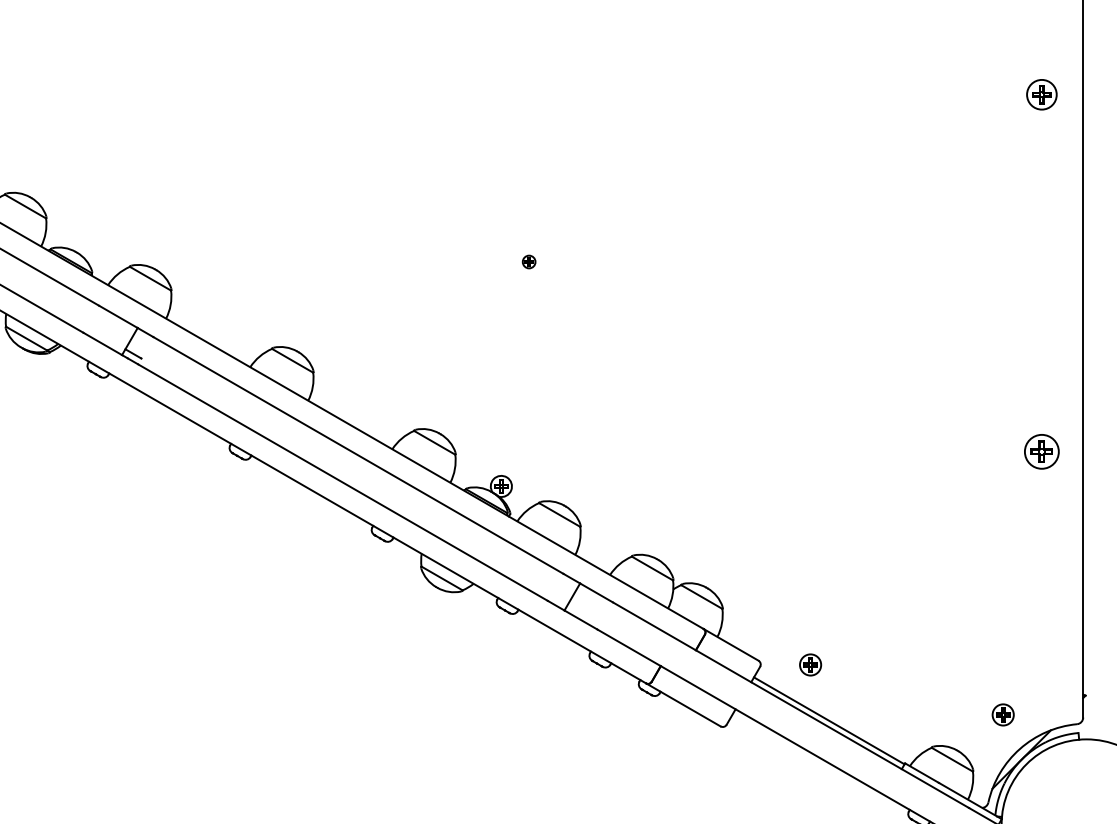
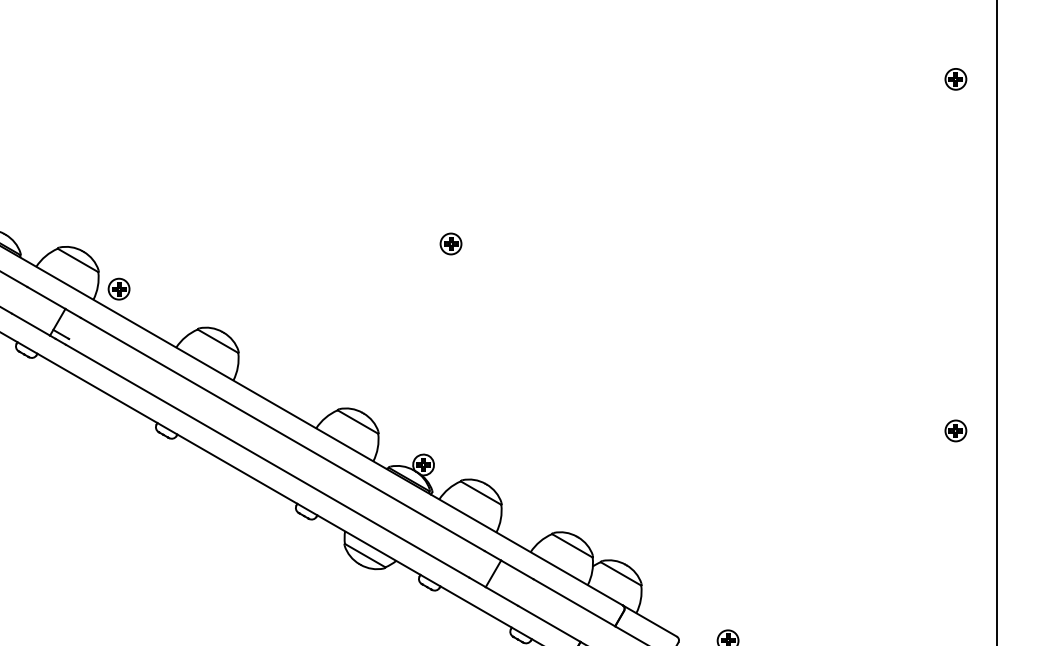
part: (1041, 94) -> (955, 79), size x0.71
part: (528, 261) -> (450, 243), size x1.67
part: (191, 307) -> (118, 288), added
part: (1041, 451) -> (955, 430), size x0.62

